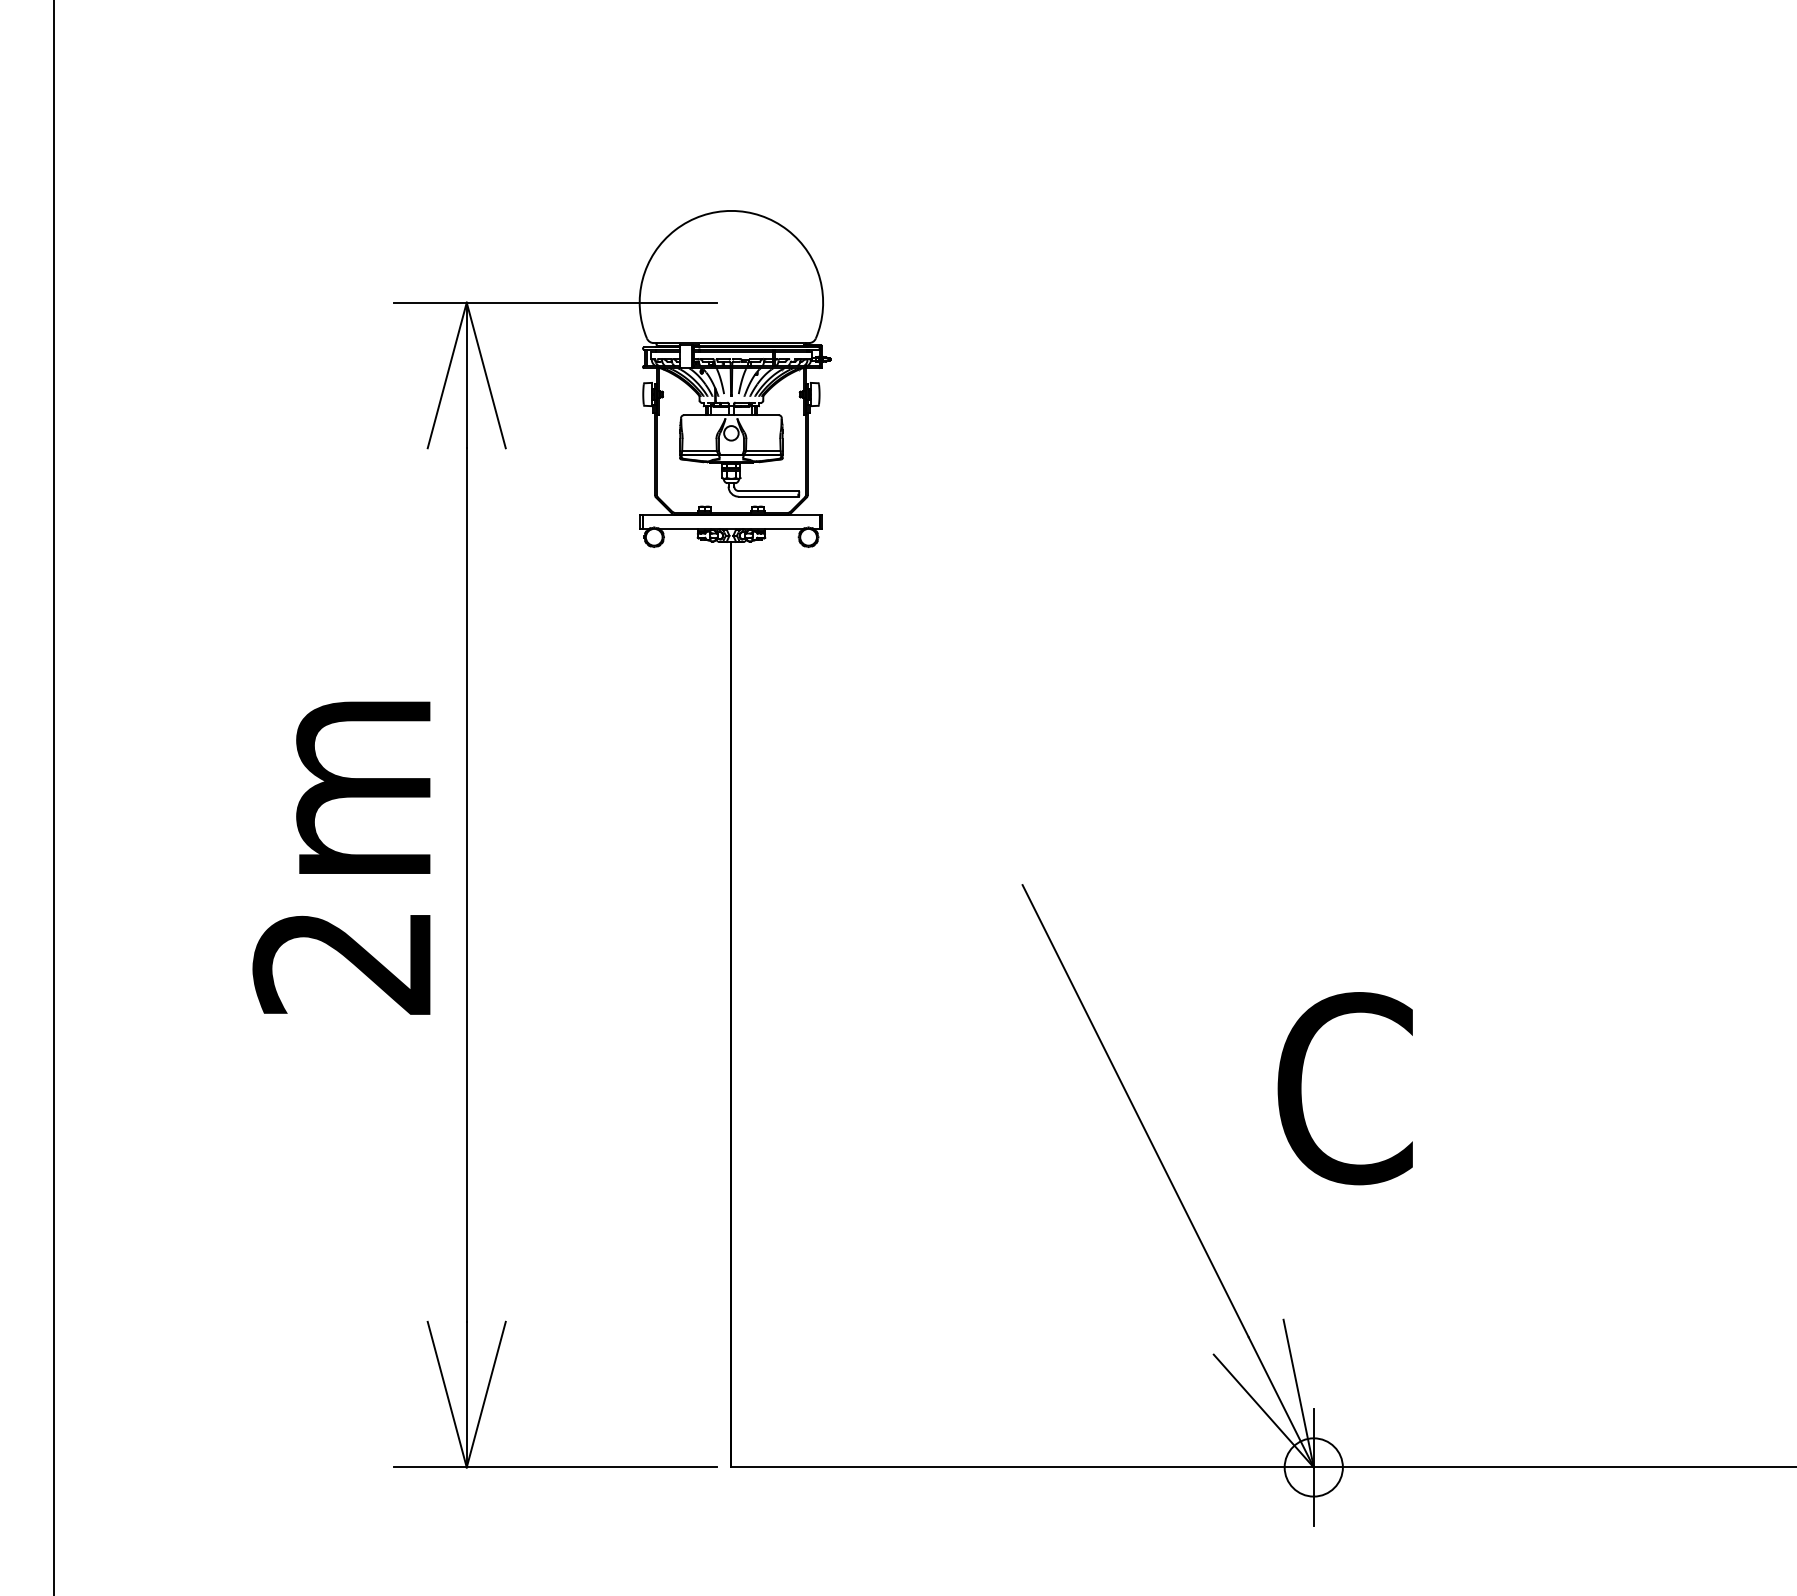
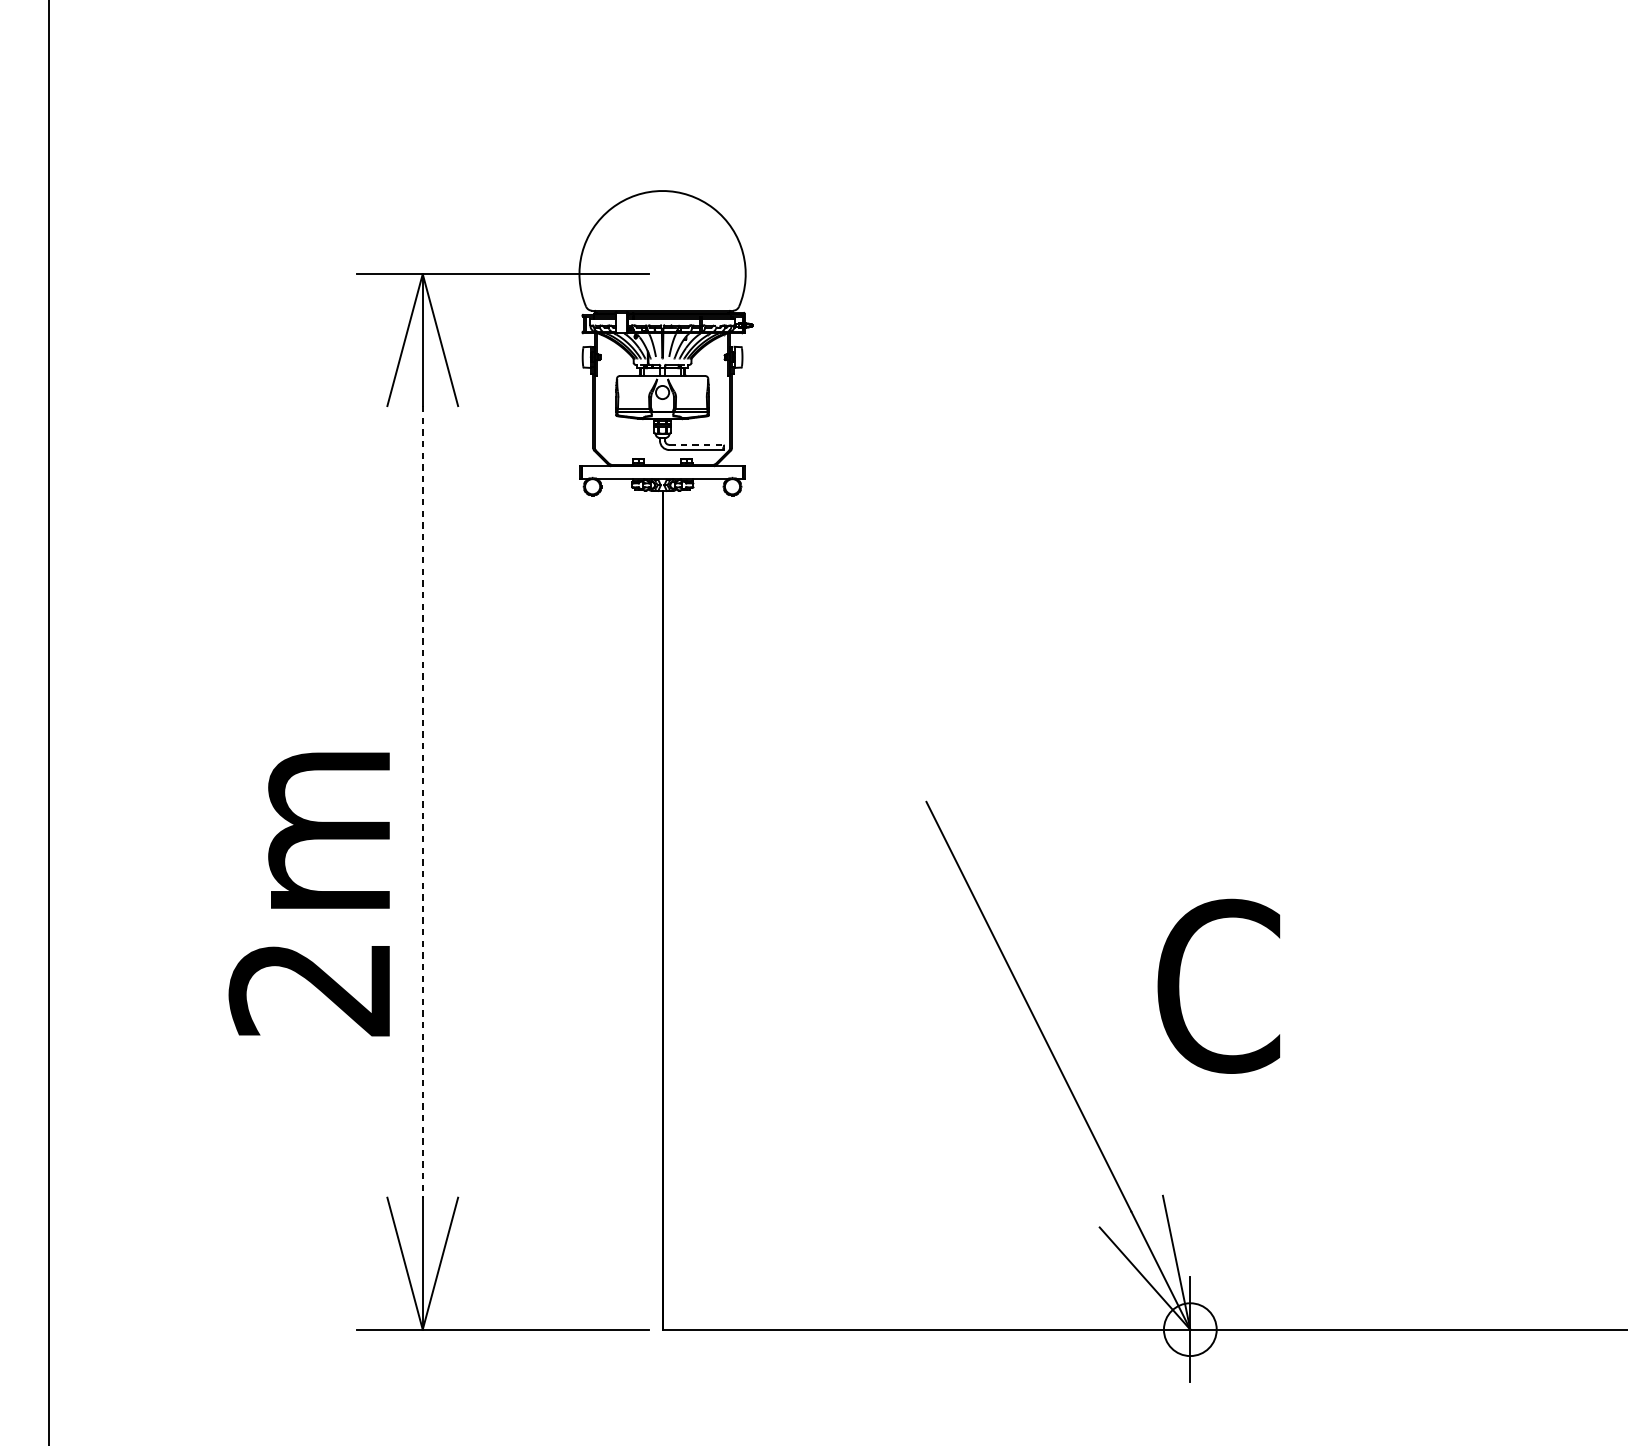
line: (769, 491) -> (697, 445), solid -> dashed
text: (341, 857) -> (309, 893), moved
line: (466, 885) -> (422, 802), solid -> dashed

